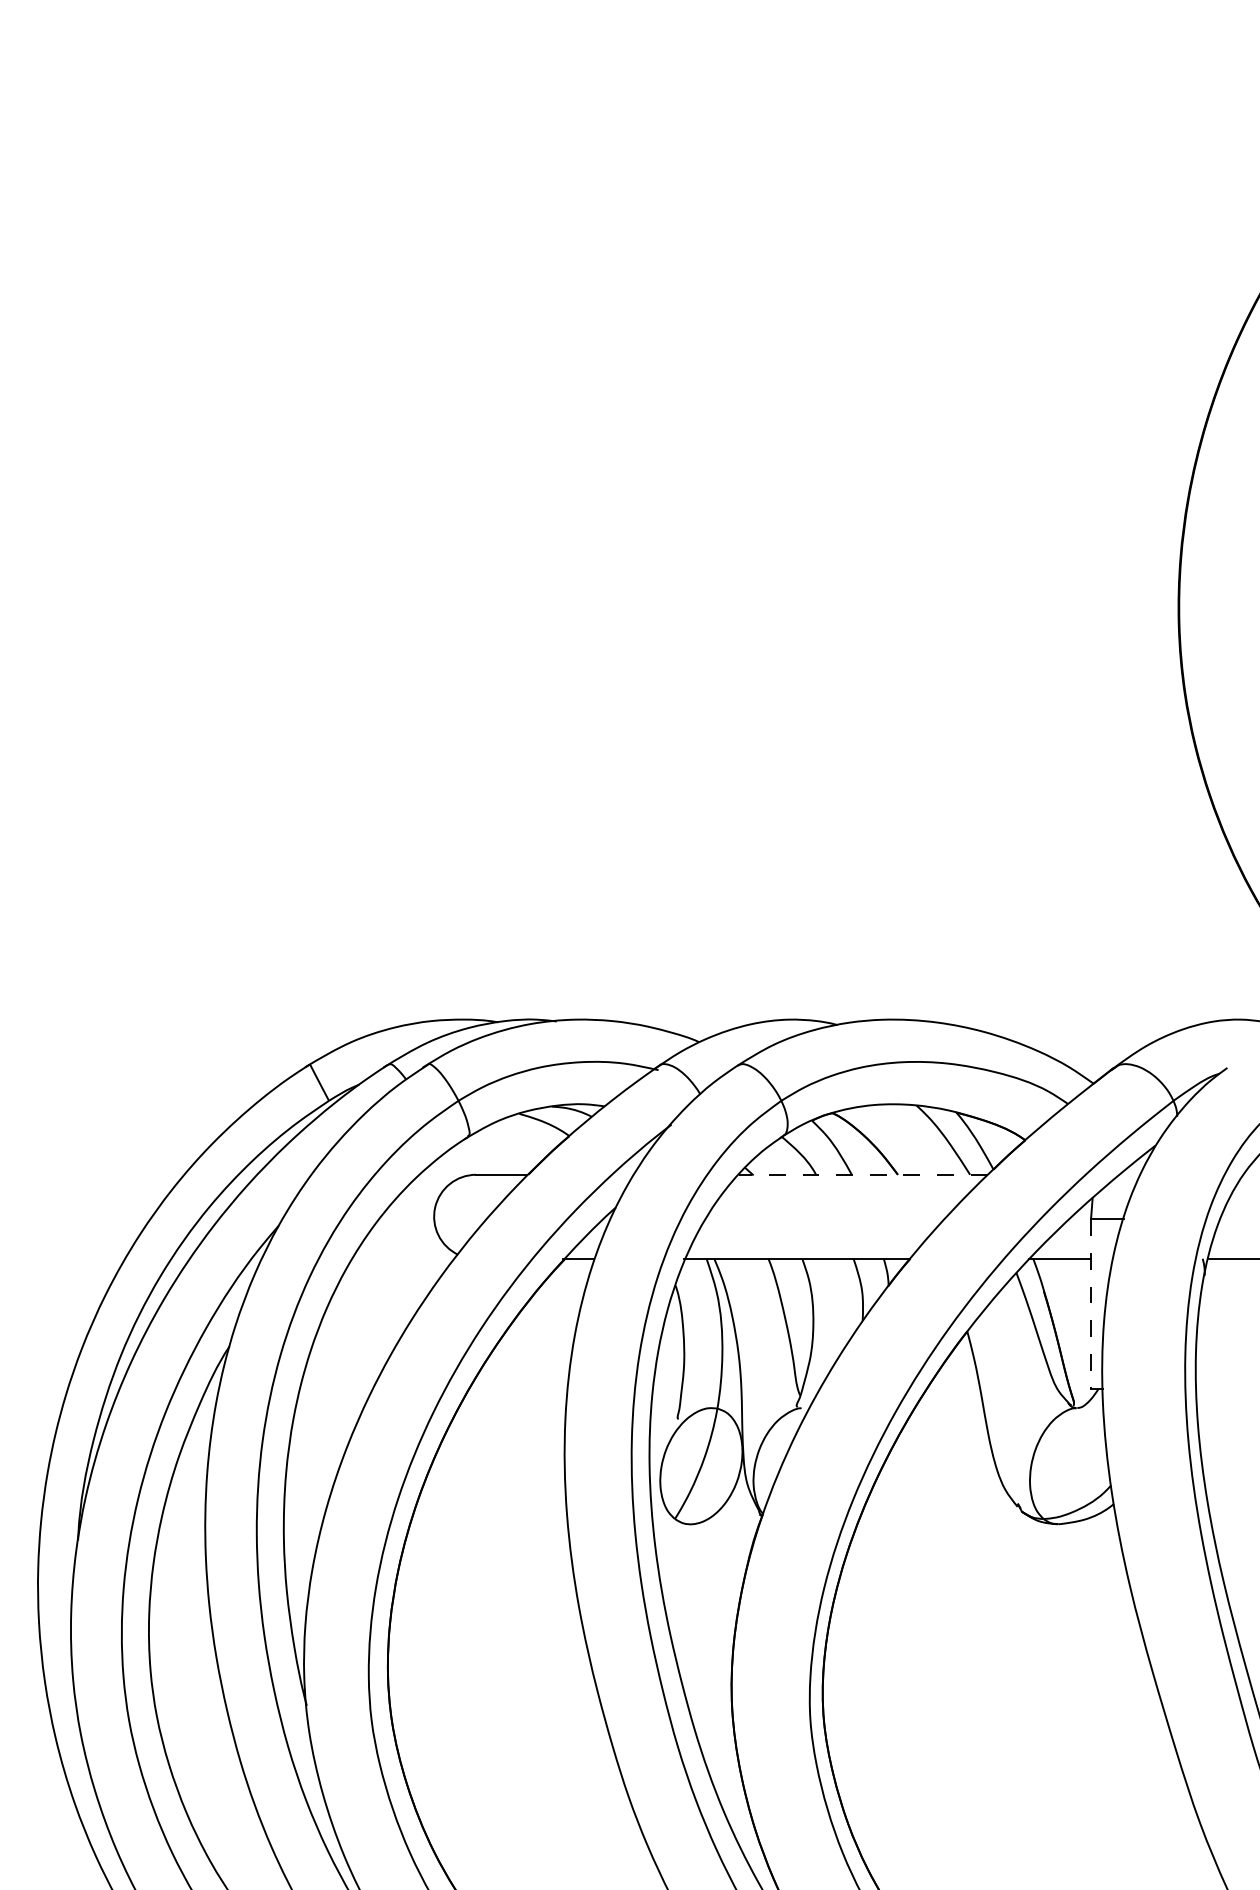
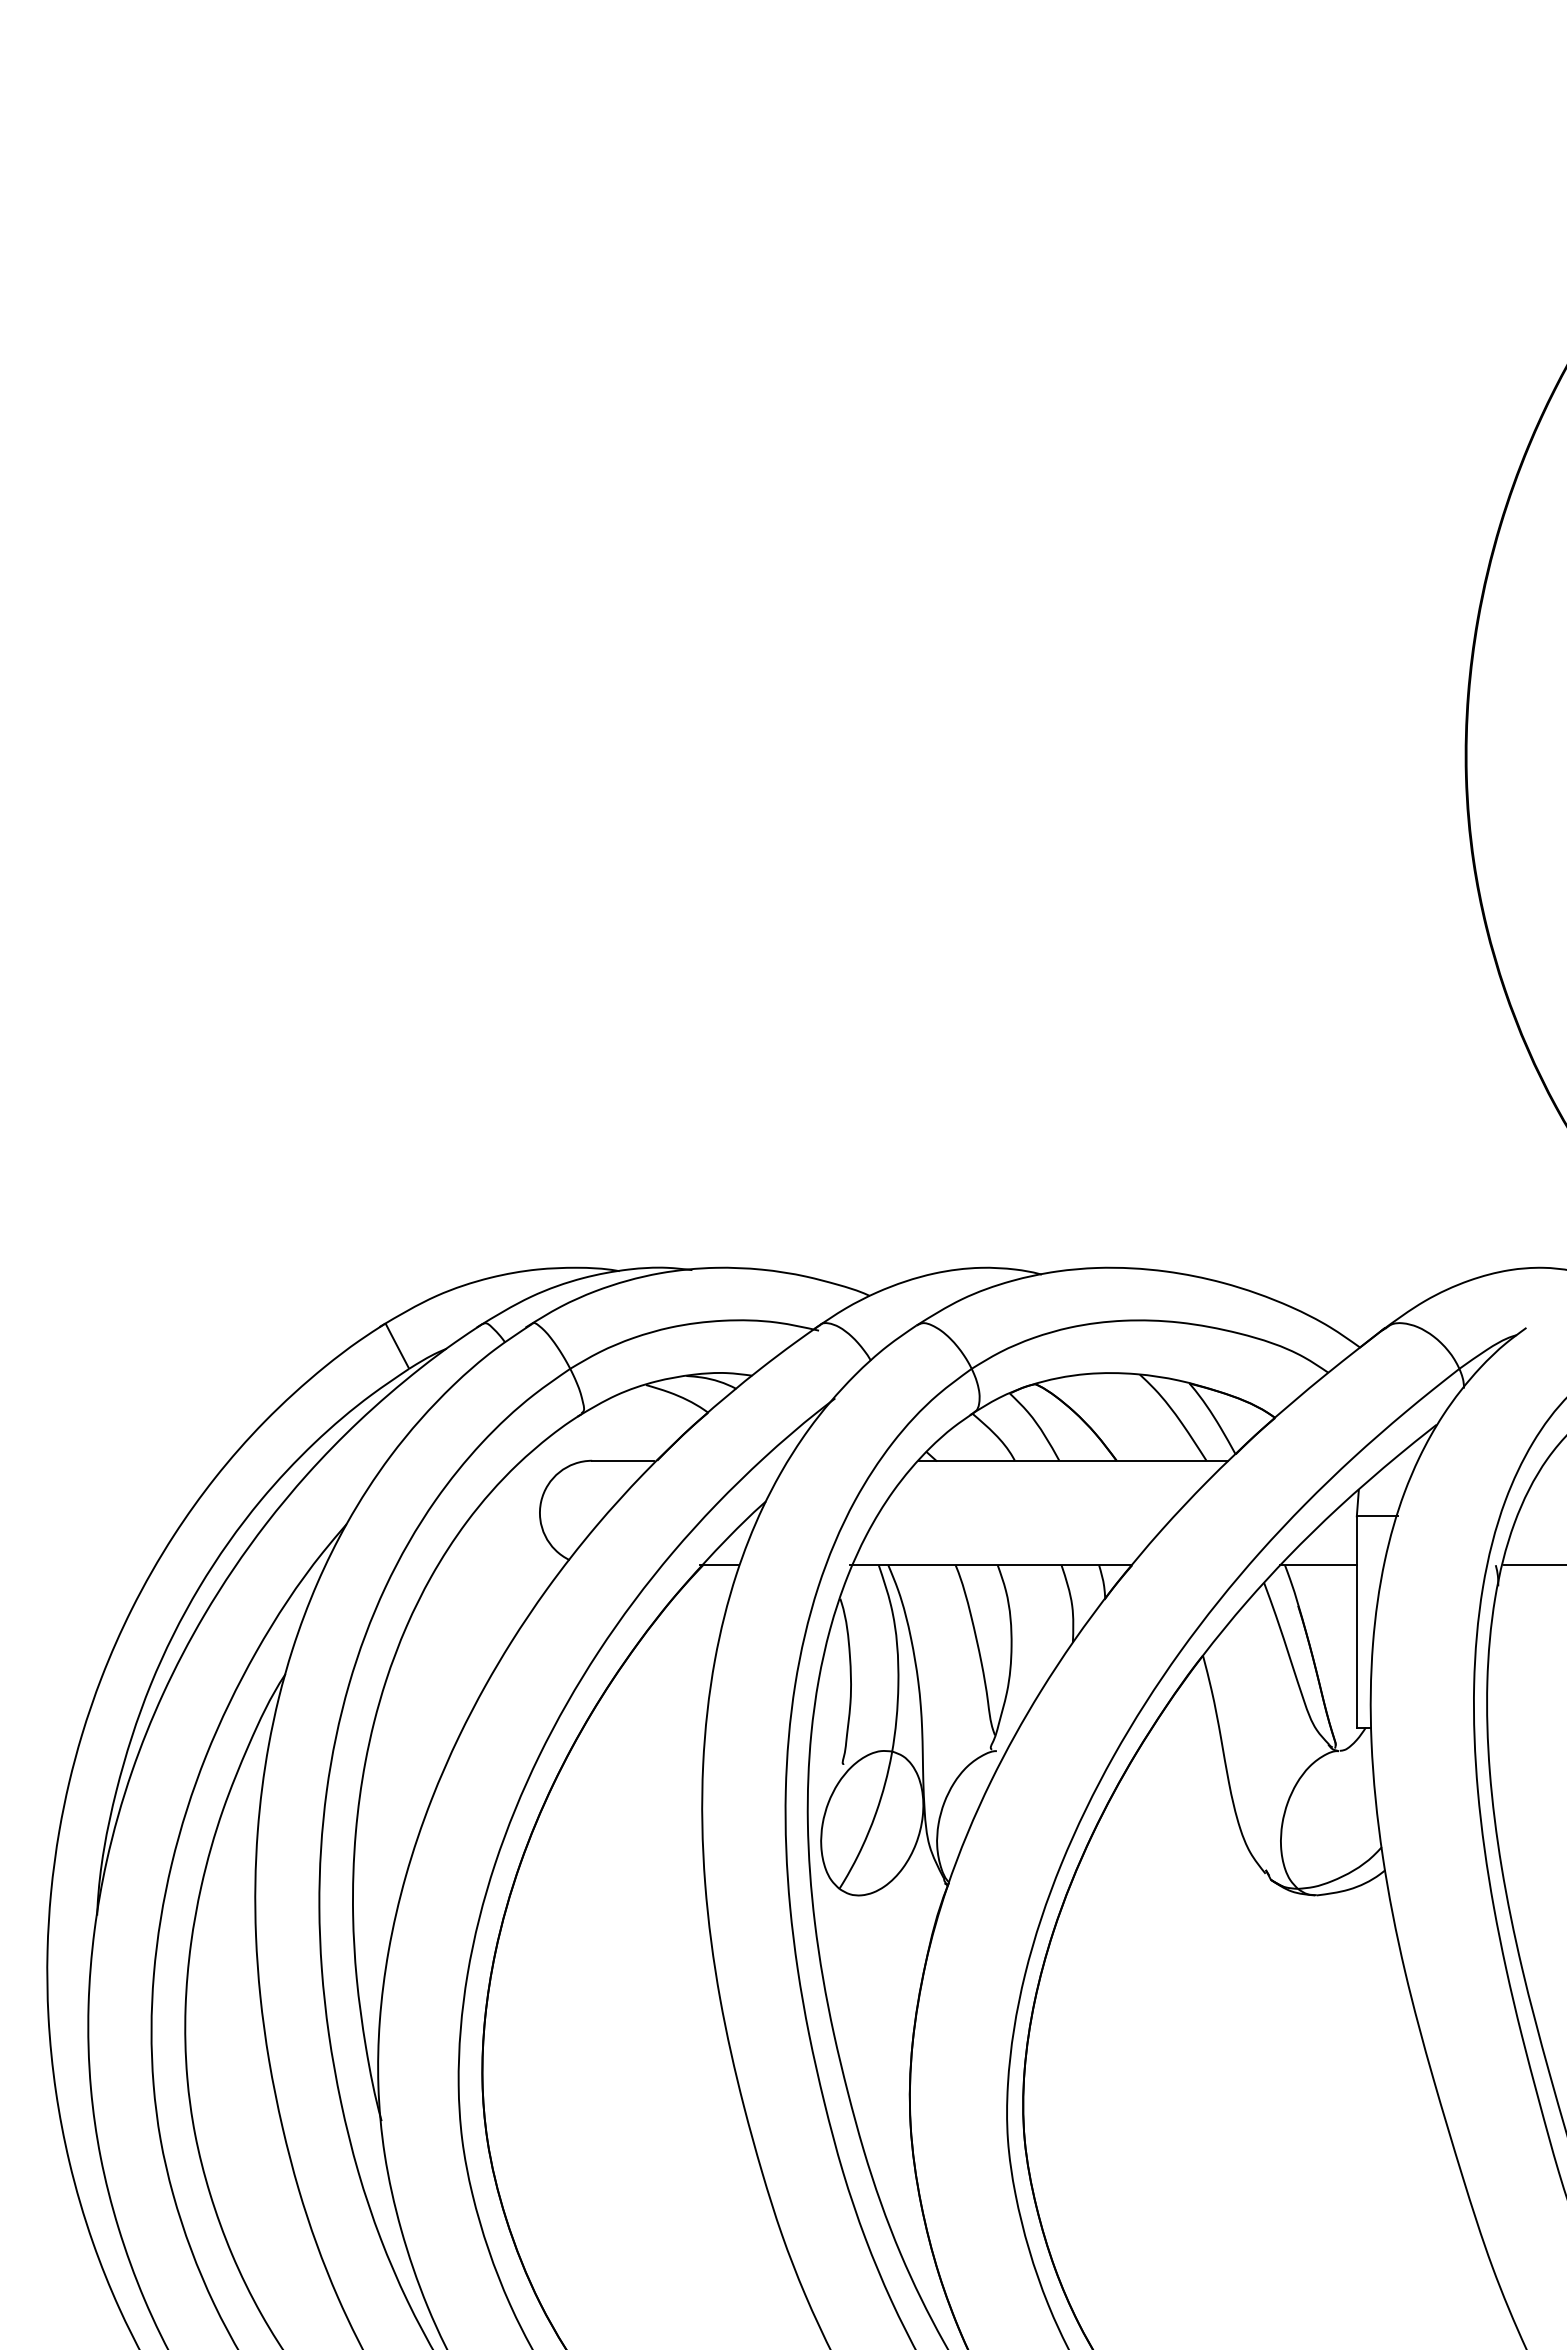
line: (863, 1174) -> (1073, 1460), dashed -> solid
line: (1090, 1304) -> (1356, 1621), dashed -> solid

